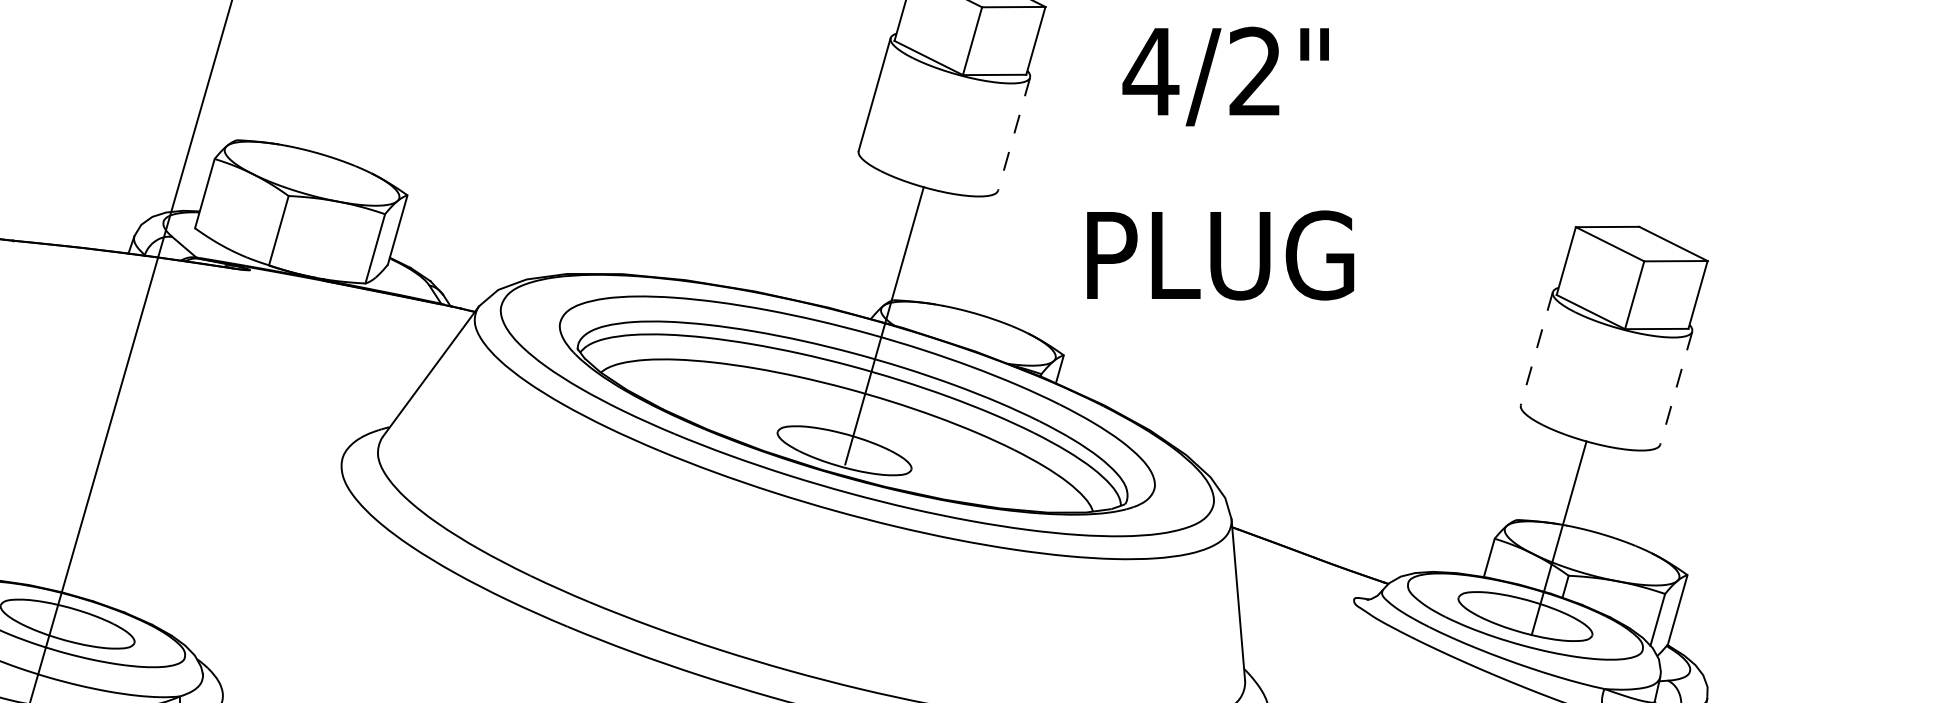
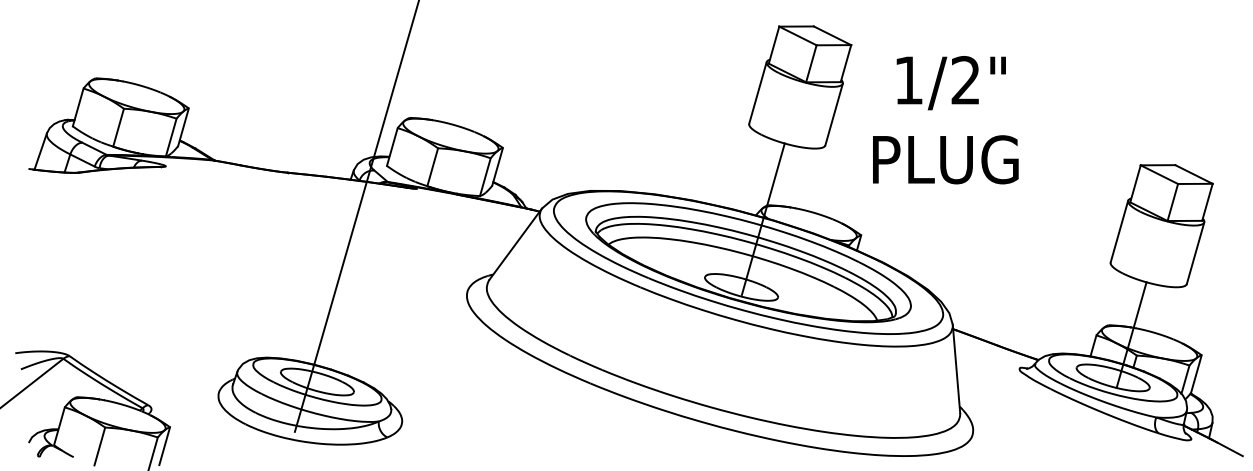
text: (1150, 71) -> (908, 80), 4/2" -> 1/2"
line: (1013, 135) -> (833, 115), dashed -> solid
text: (1220, 254) -> (945, 159), moved
line: (1536, 350) -> (1119, 232), dashed -> solid
line: (1676, 388) -> (1195, 253), dashed -> solid

